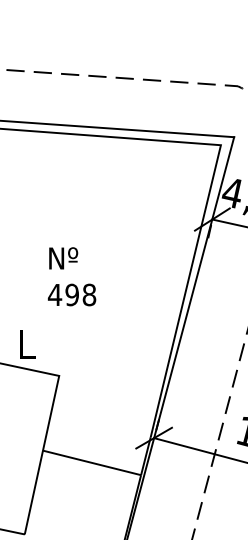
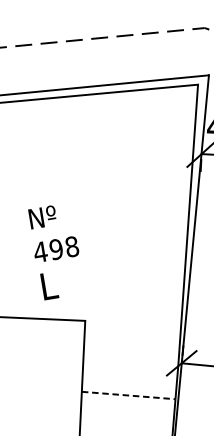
text: (71, 276) -> (52, 232), moved
text: (27, 344) -> (49, 285), moved
line: (92, 462) -> (129, 395), solid -> dashed

